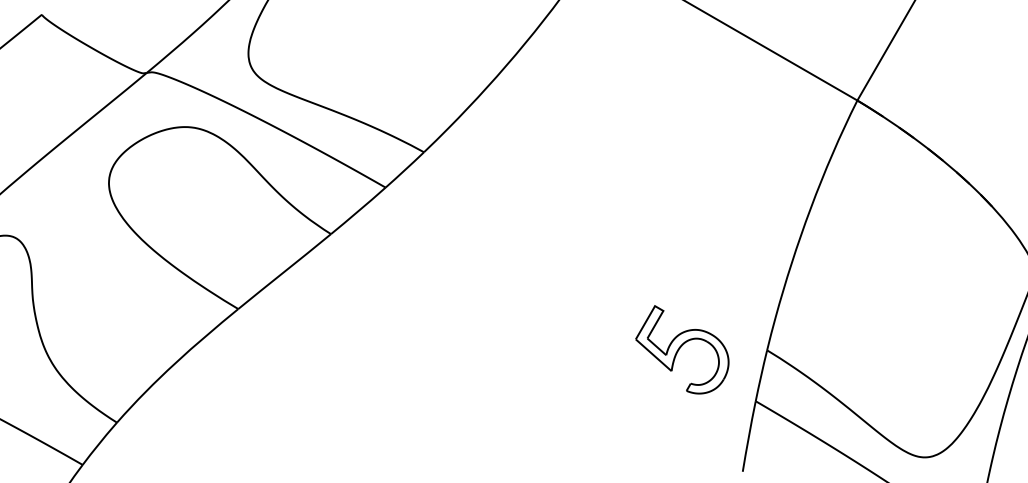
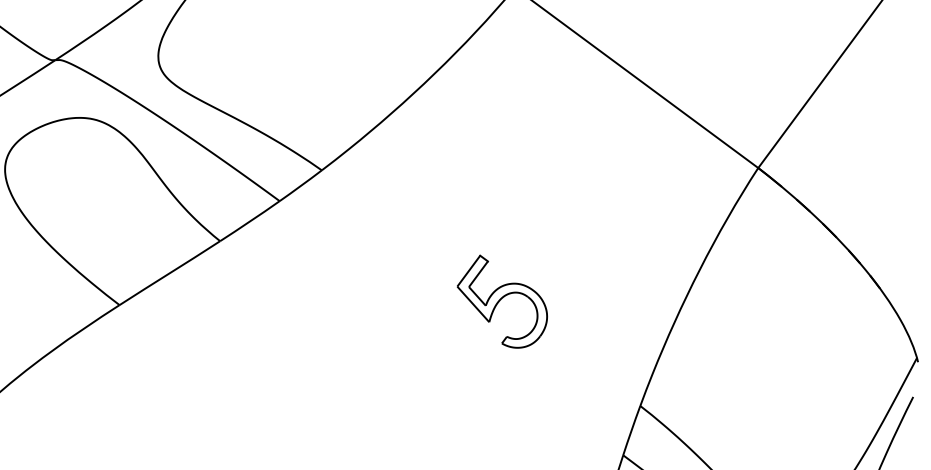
part: (682, 349) -> (502, 301), moved

